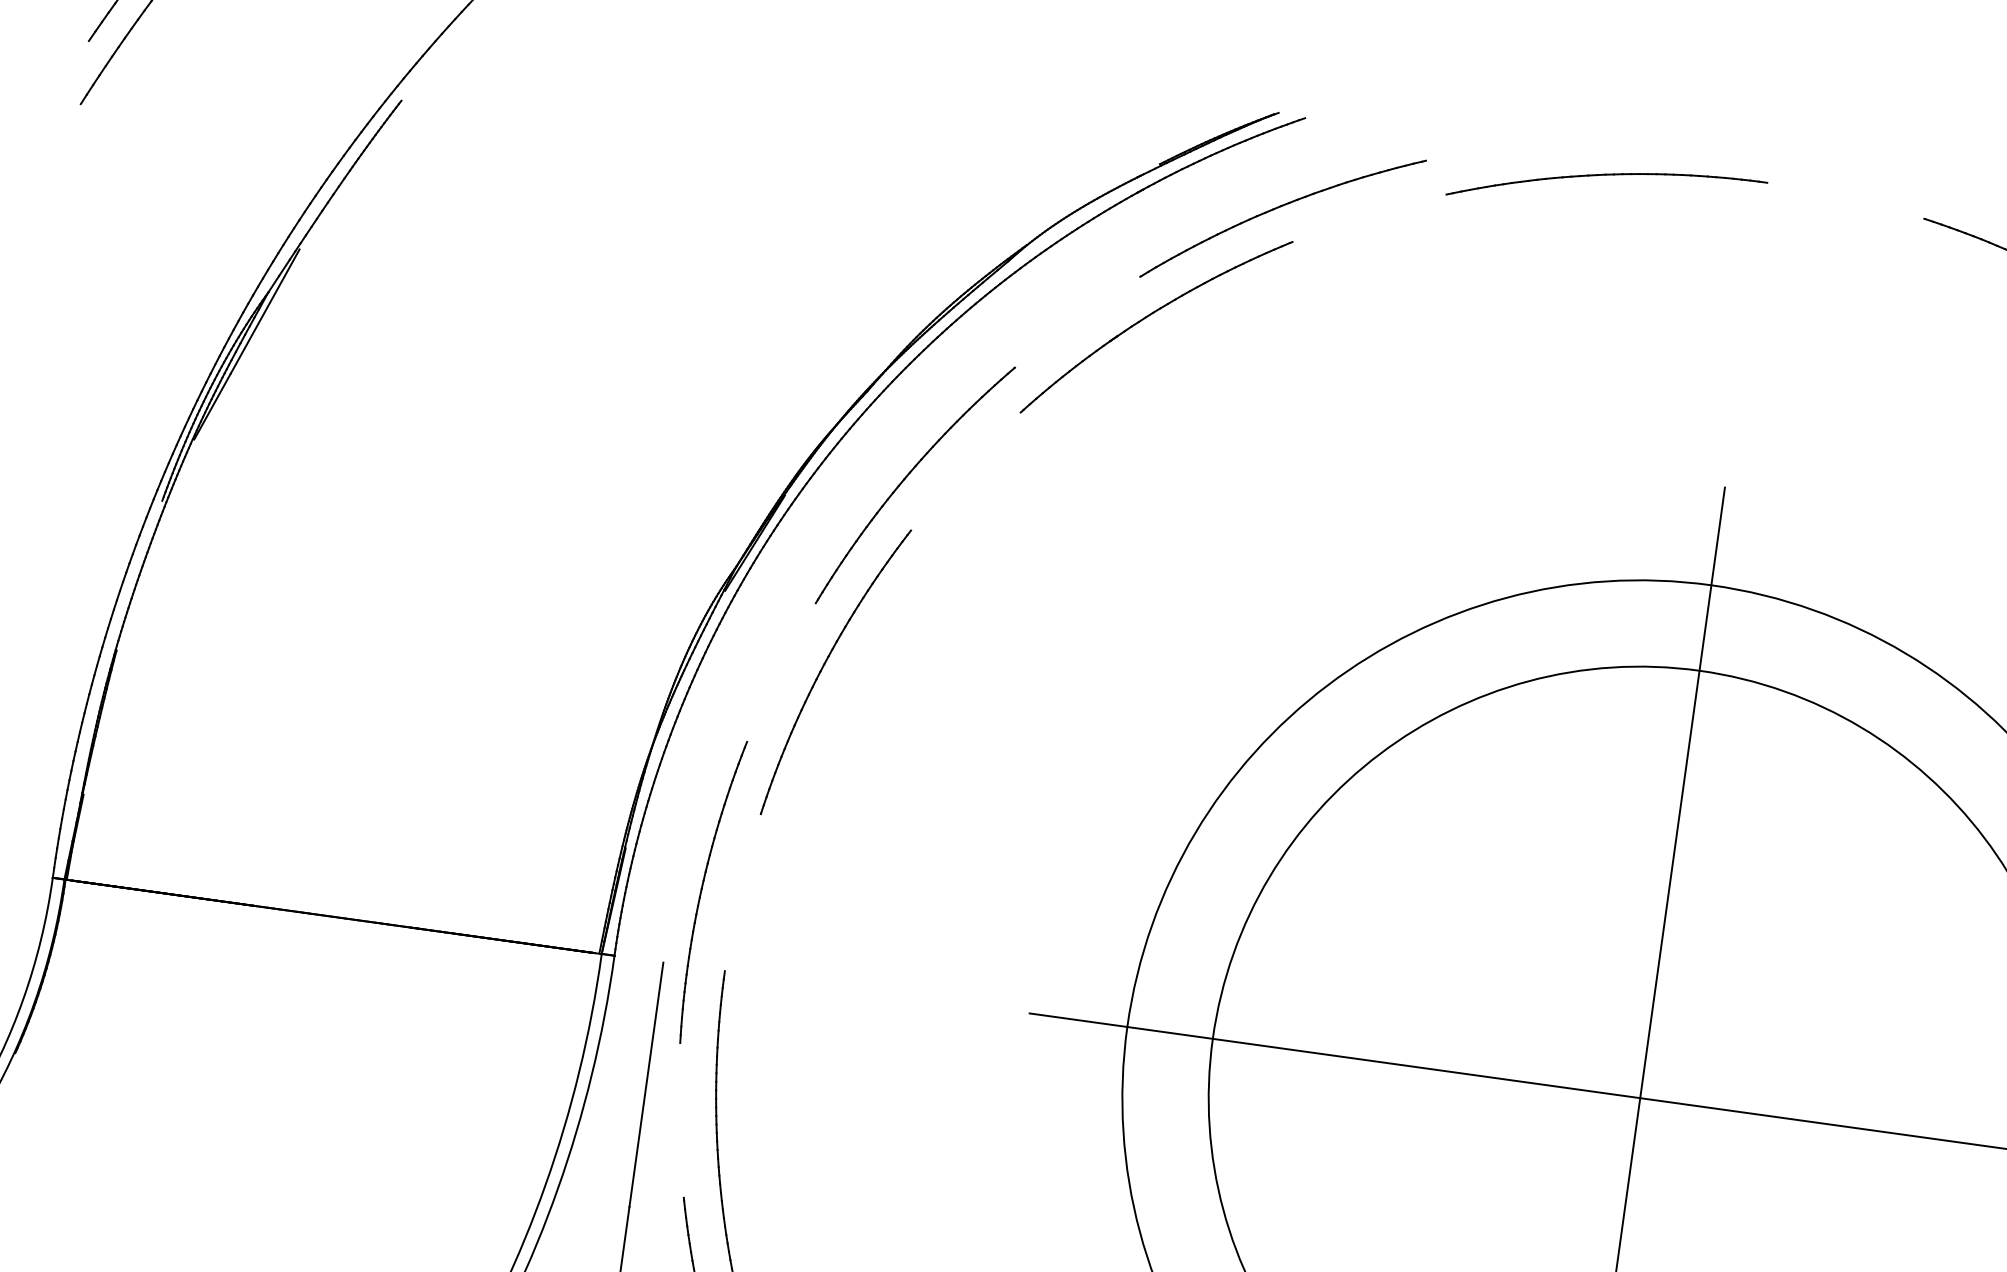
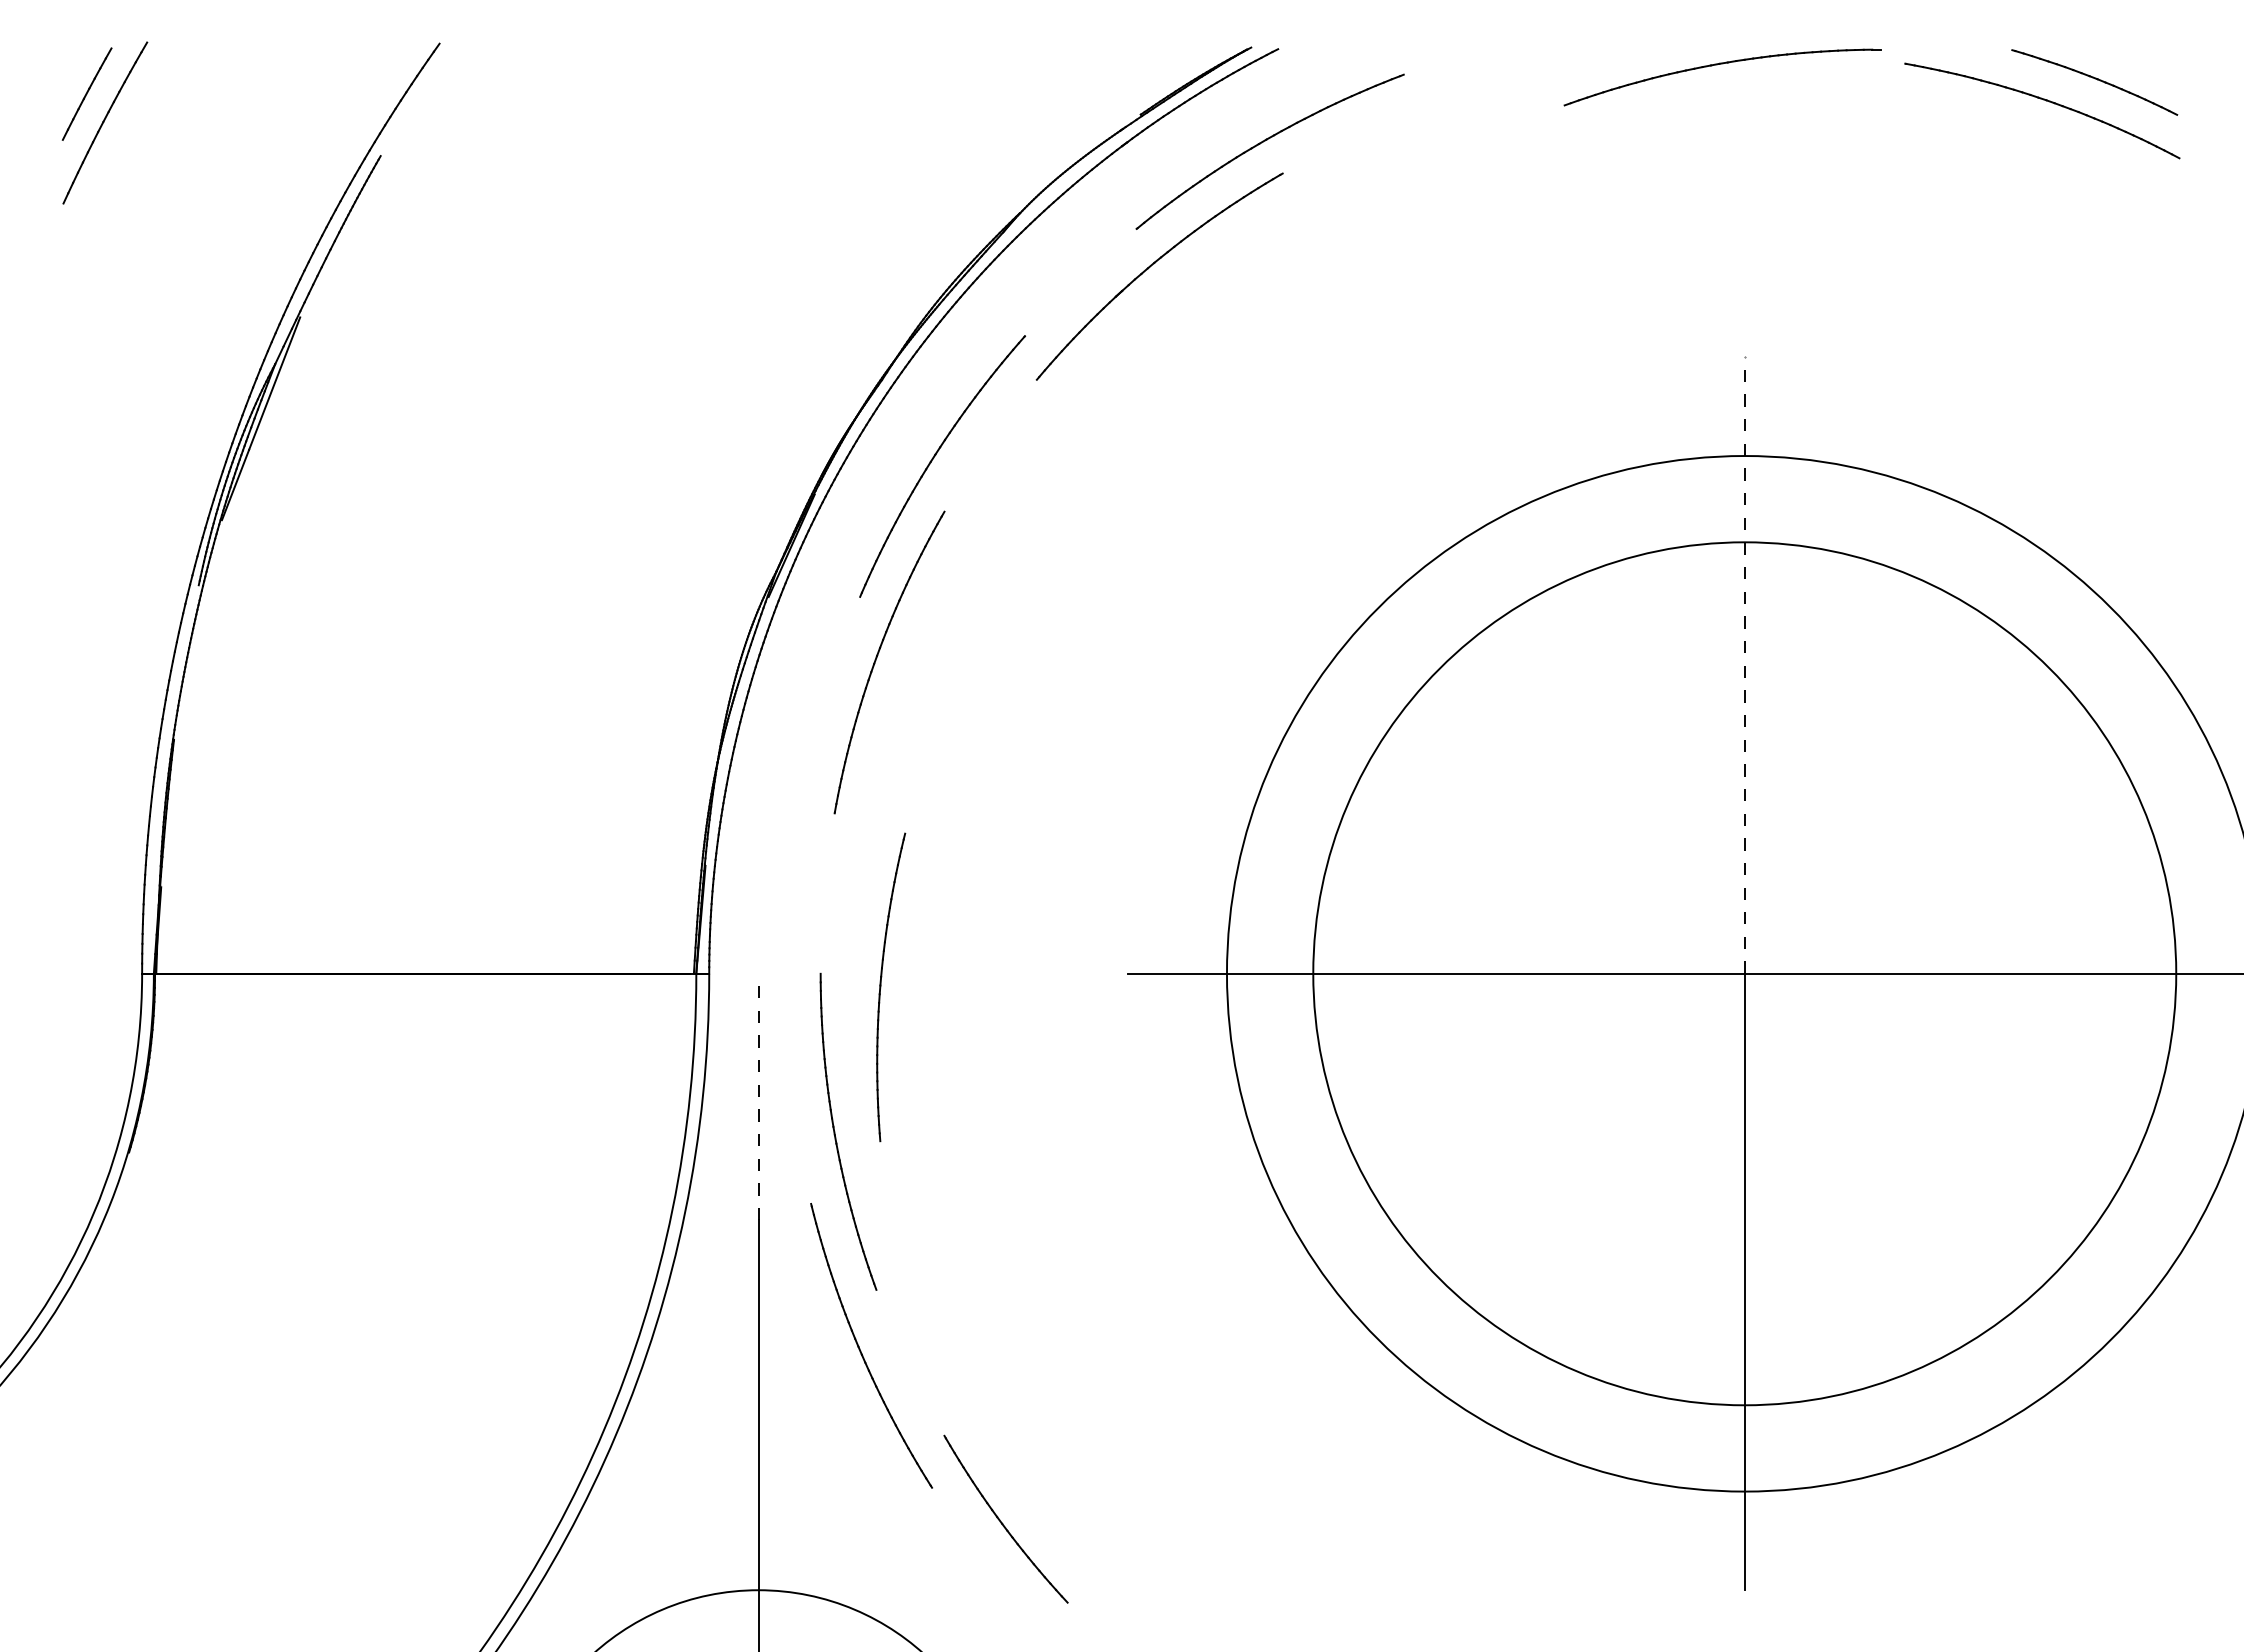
part: (1608, 175) -> (1722, 64), moved
line: (1682, 792) -> (1744, 665), solid -> dashed
part: (702, 891) -> (881, 987), moved
line: (646, 1084) -> (758, 1096), solid -> dashed

